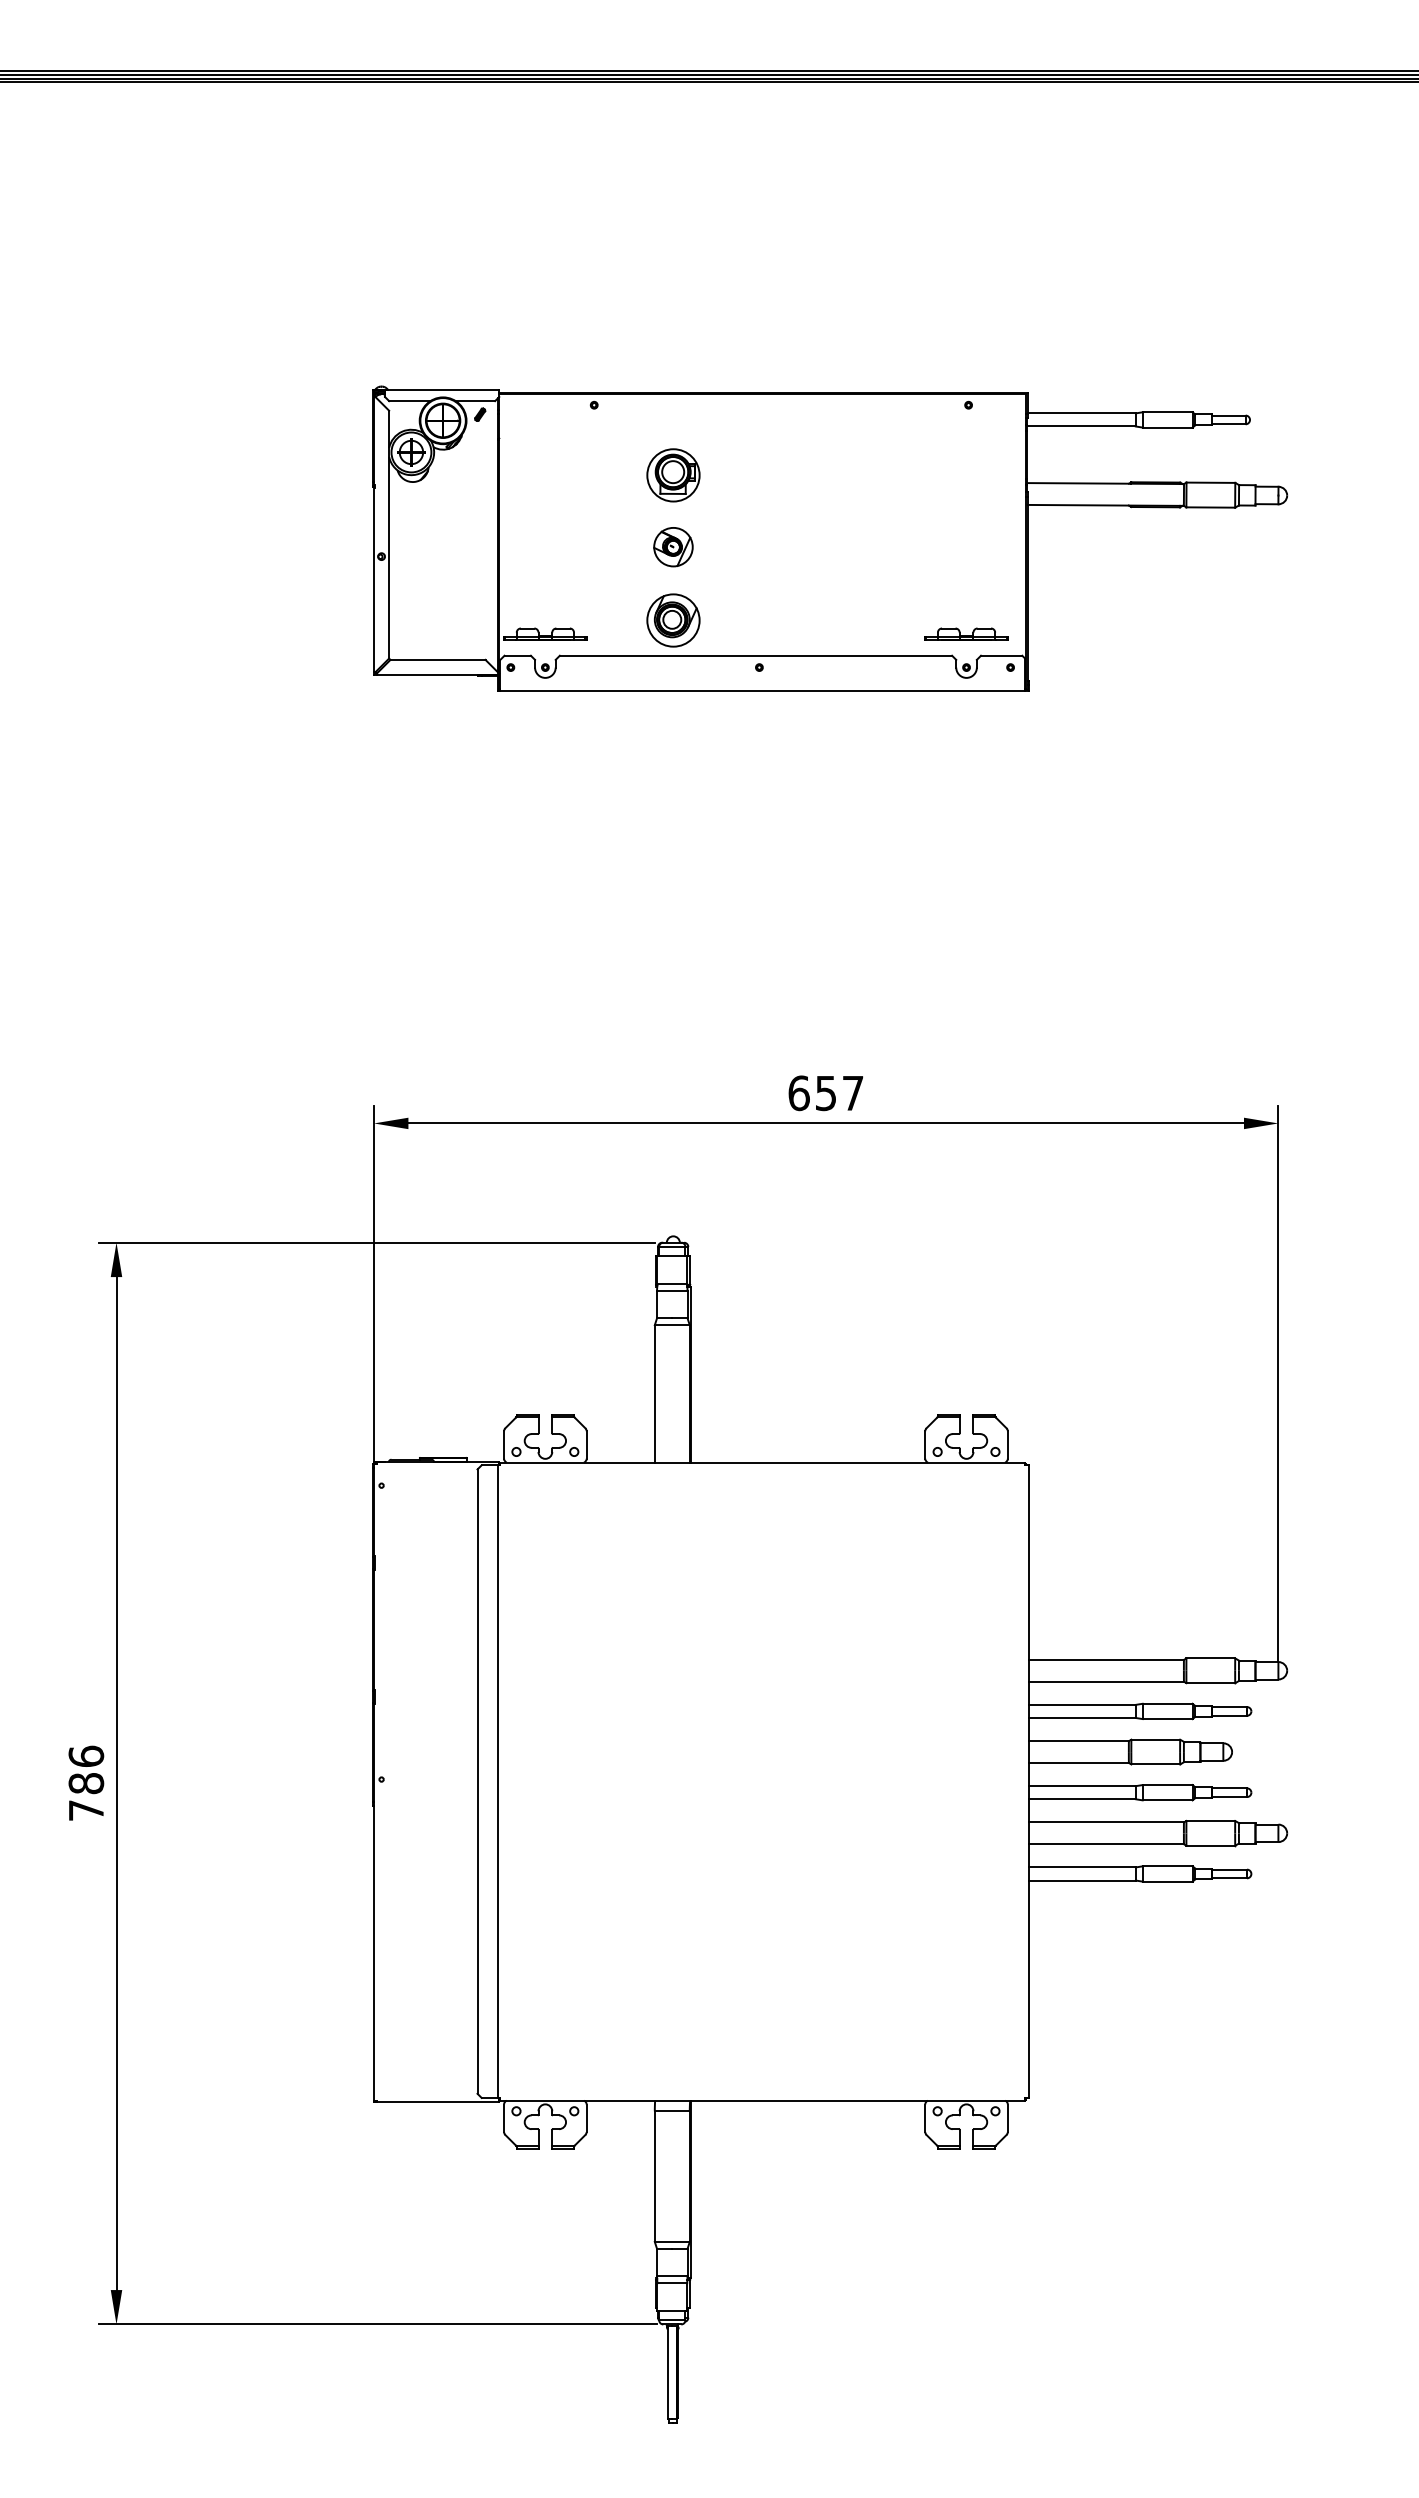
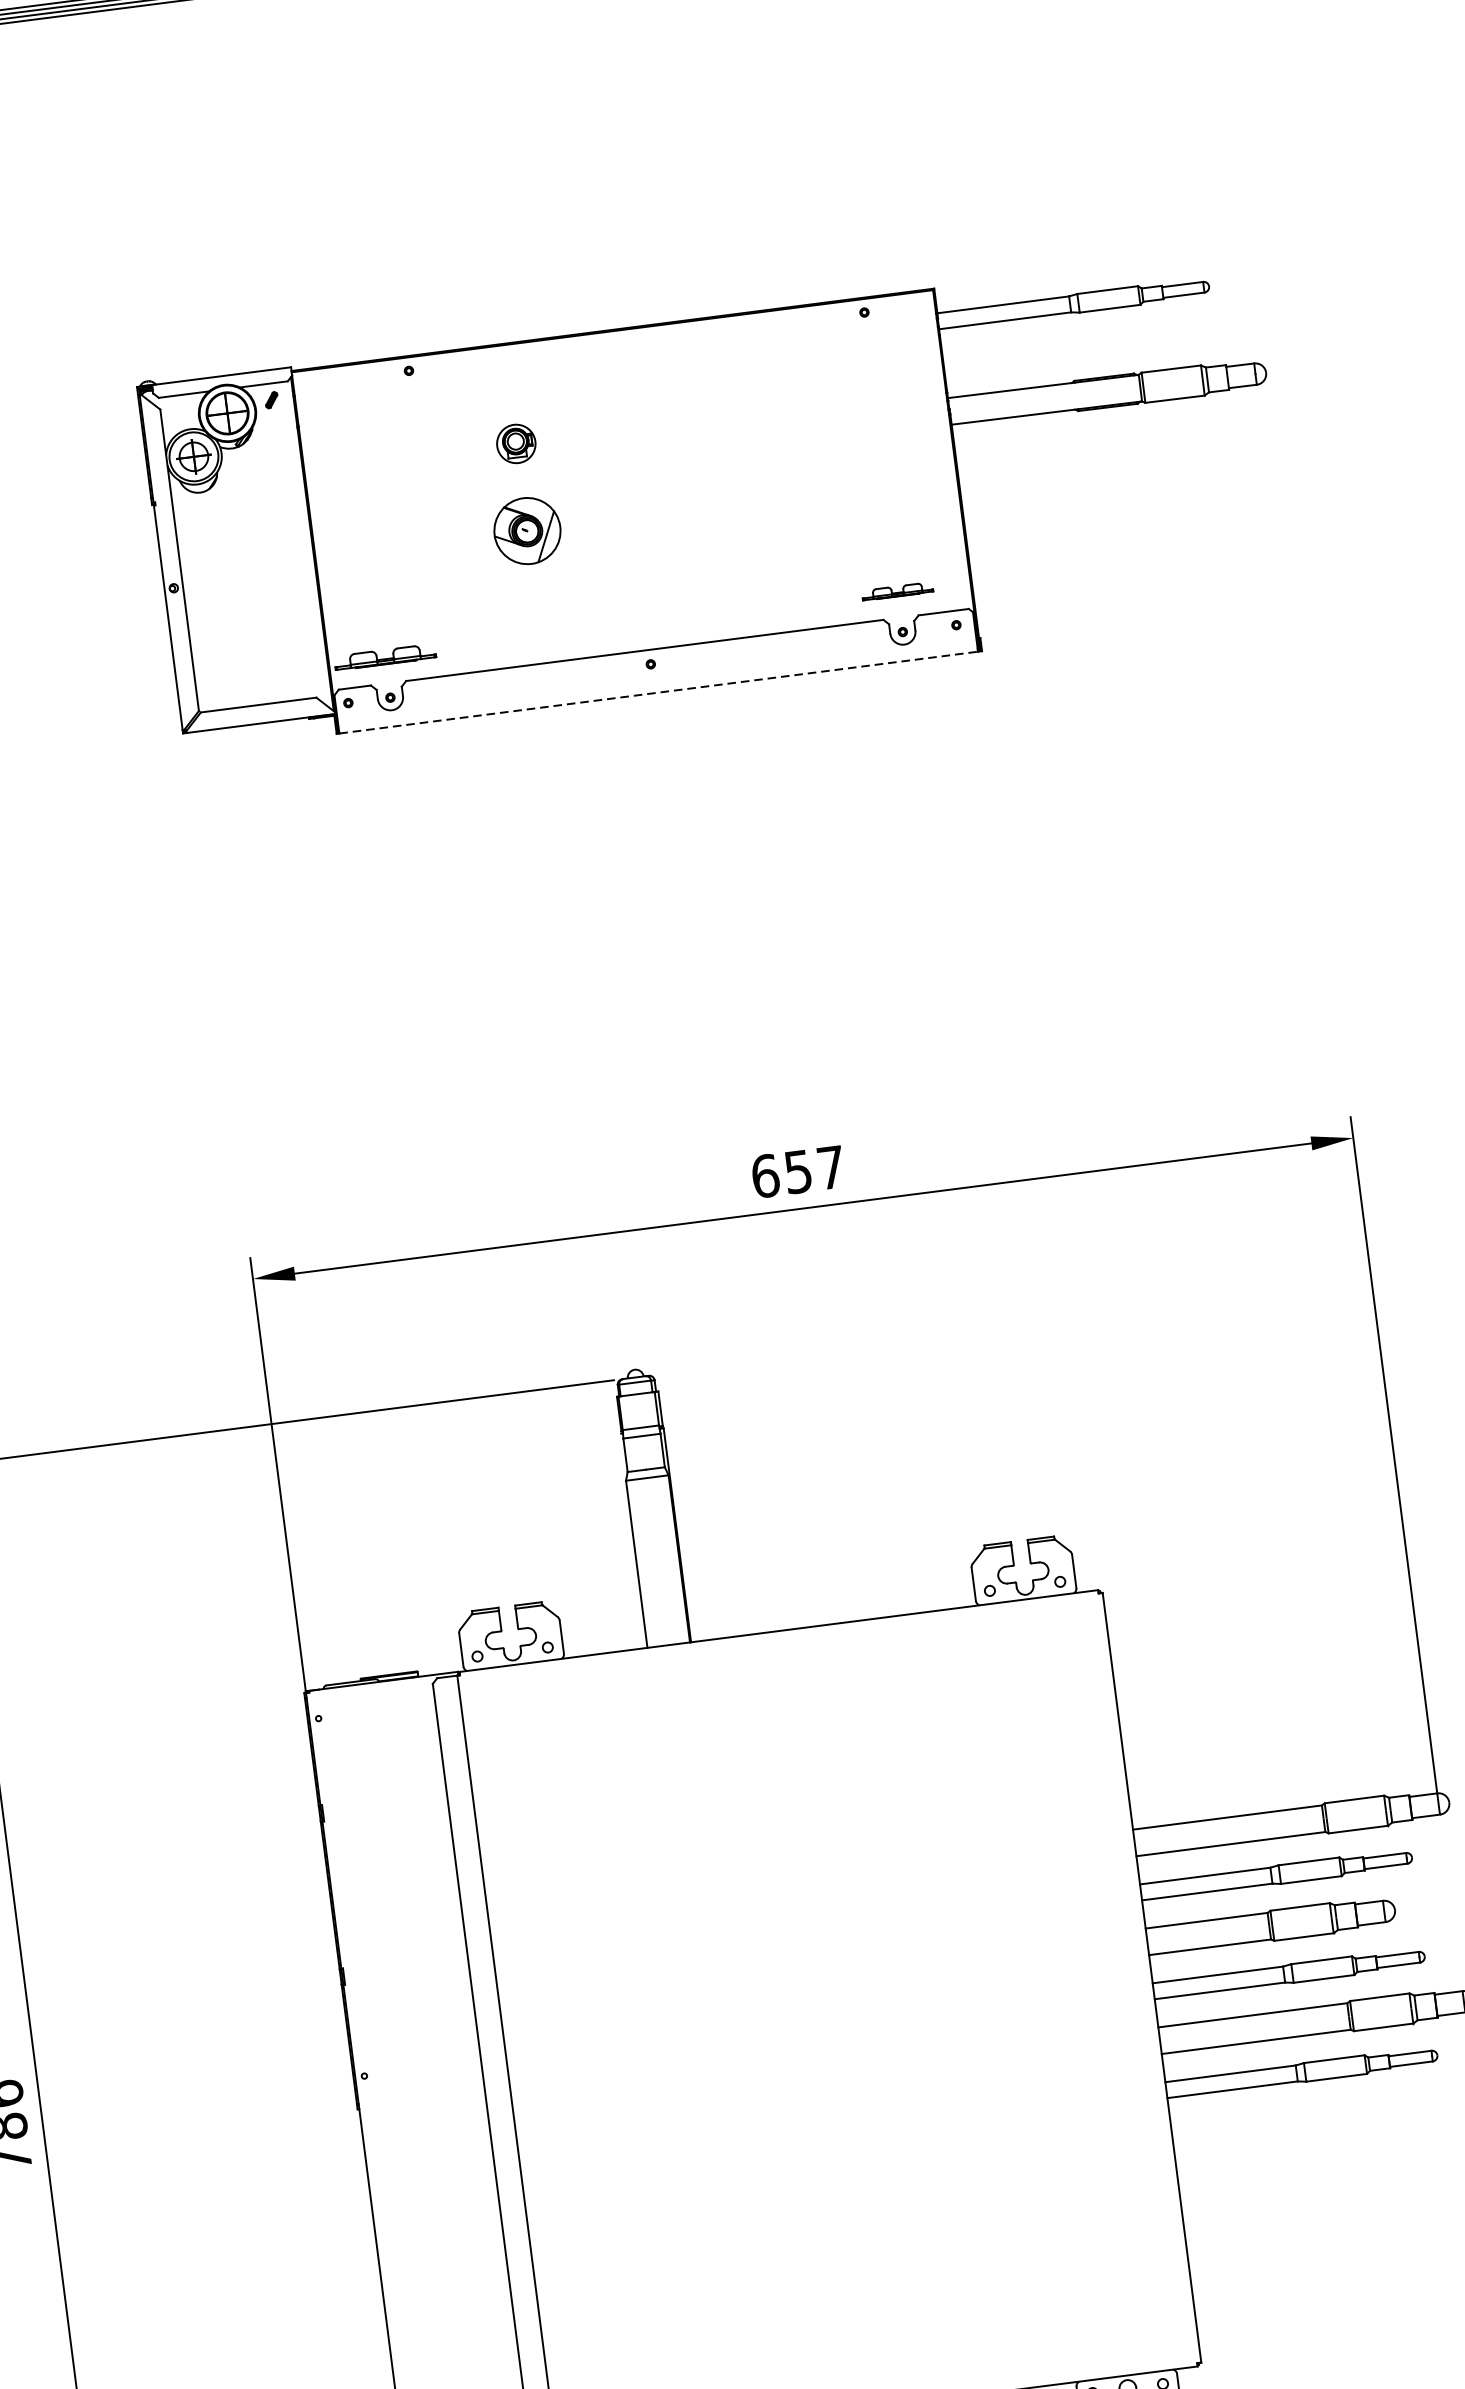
part: (673, 475) -> (516, 444), size x0.6
part: (673, 547) -> (527, 531), size x1.4
part: (673, 620) -> (538, 620), removed
part: (966, 633) -> (897, 590), size x0.7
line: (763, 691) -> (659, 692), solid -> dashed

